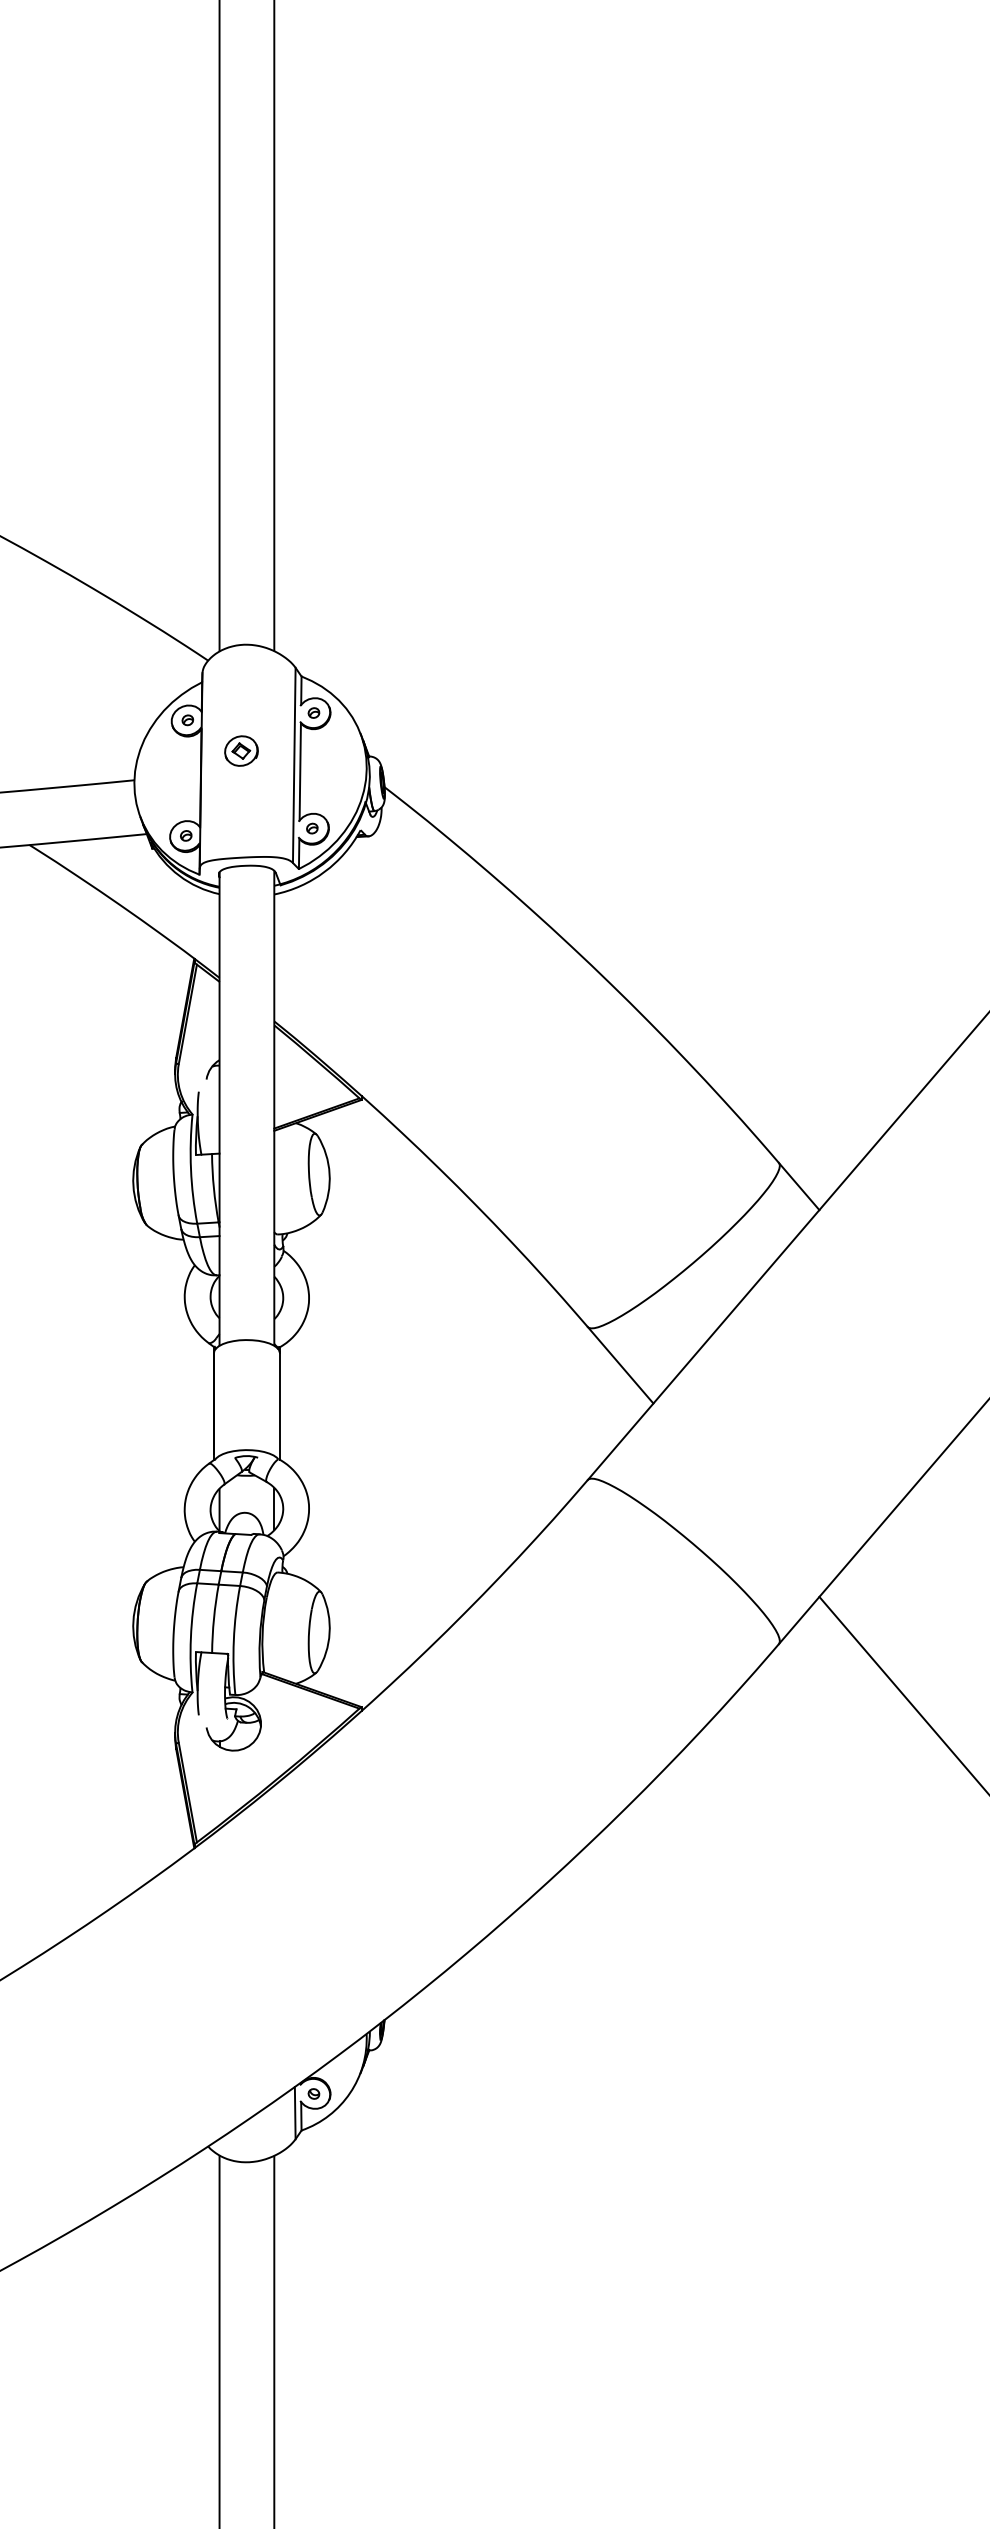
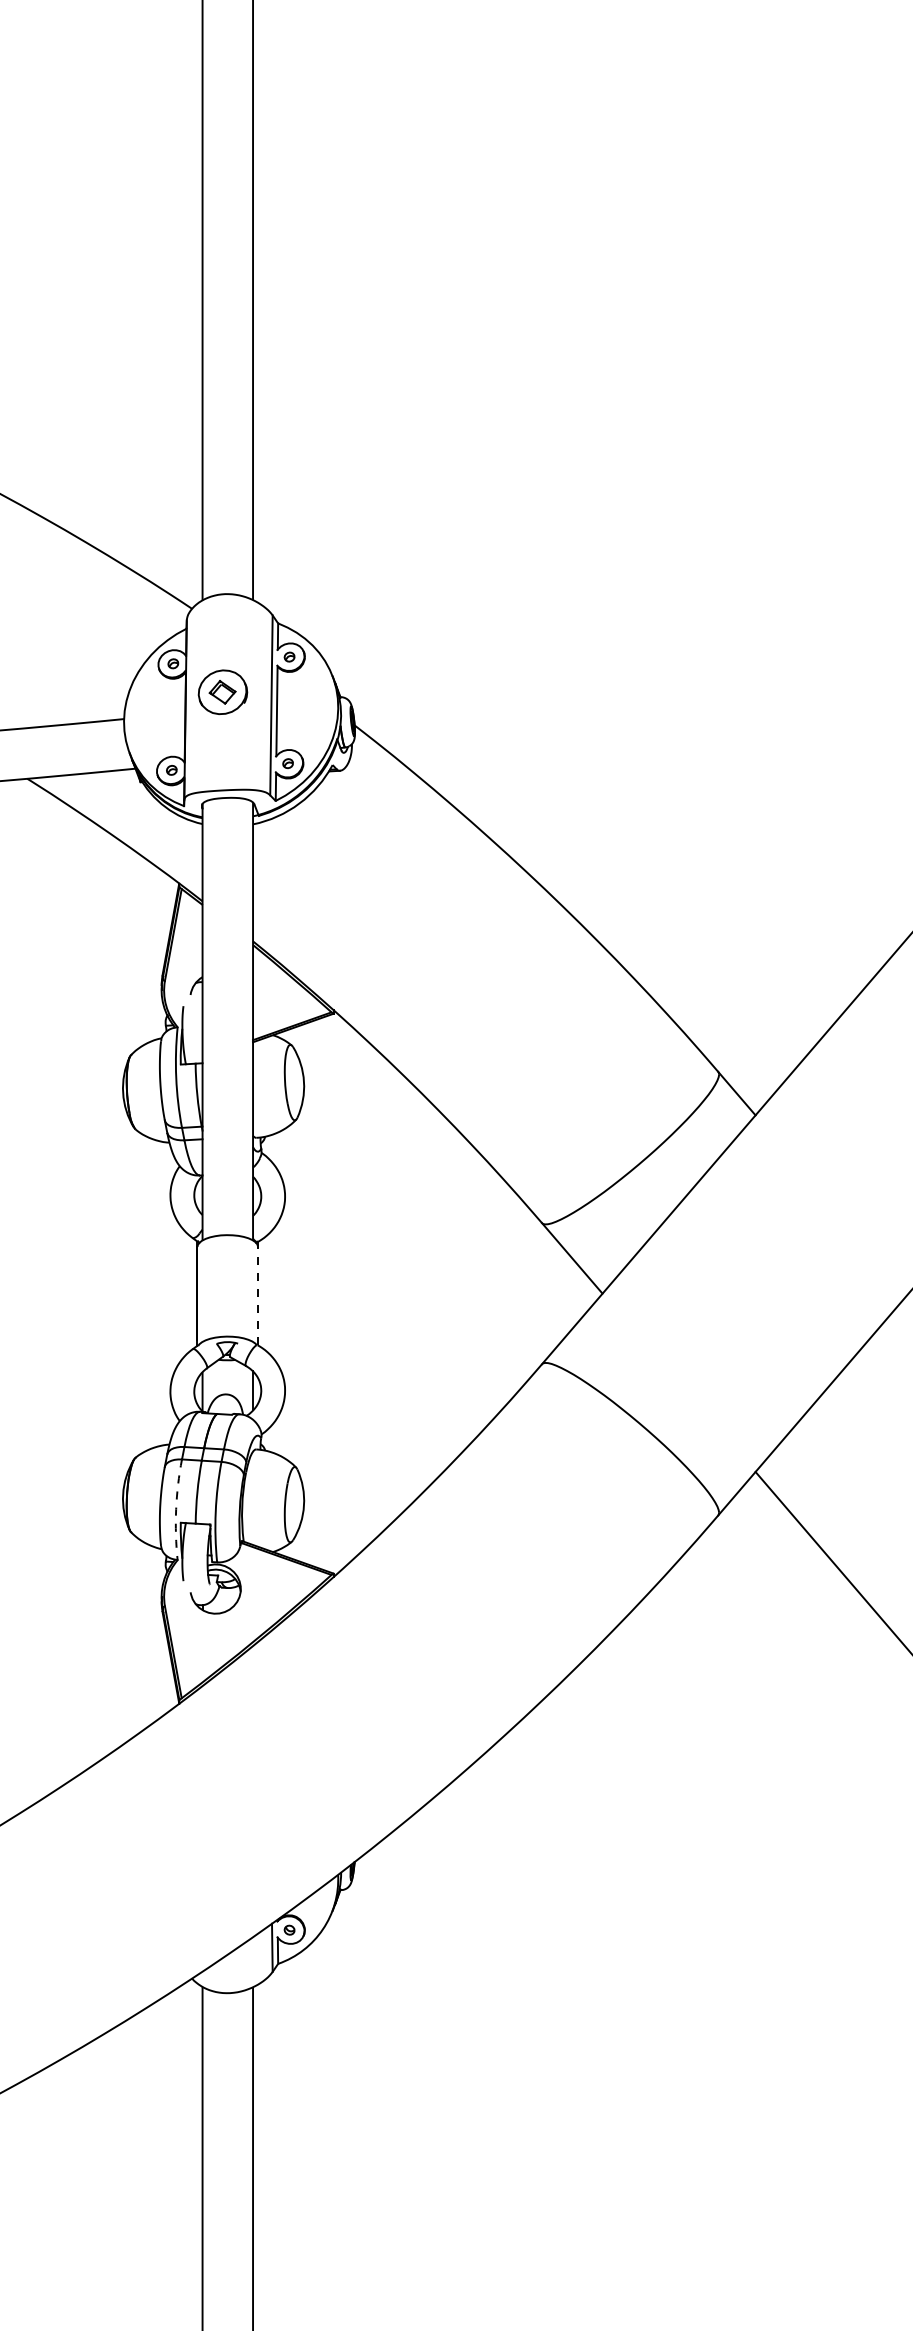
part: (241, 750) -> (222, 691), size x1.6
line: (280, 1405) -> (258, 1295), solid -> dashed
arc: (191, 1637) -> (176, 1509), solid -> dashed

